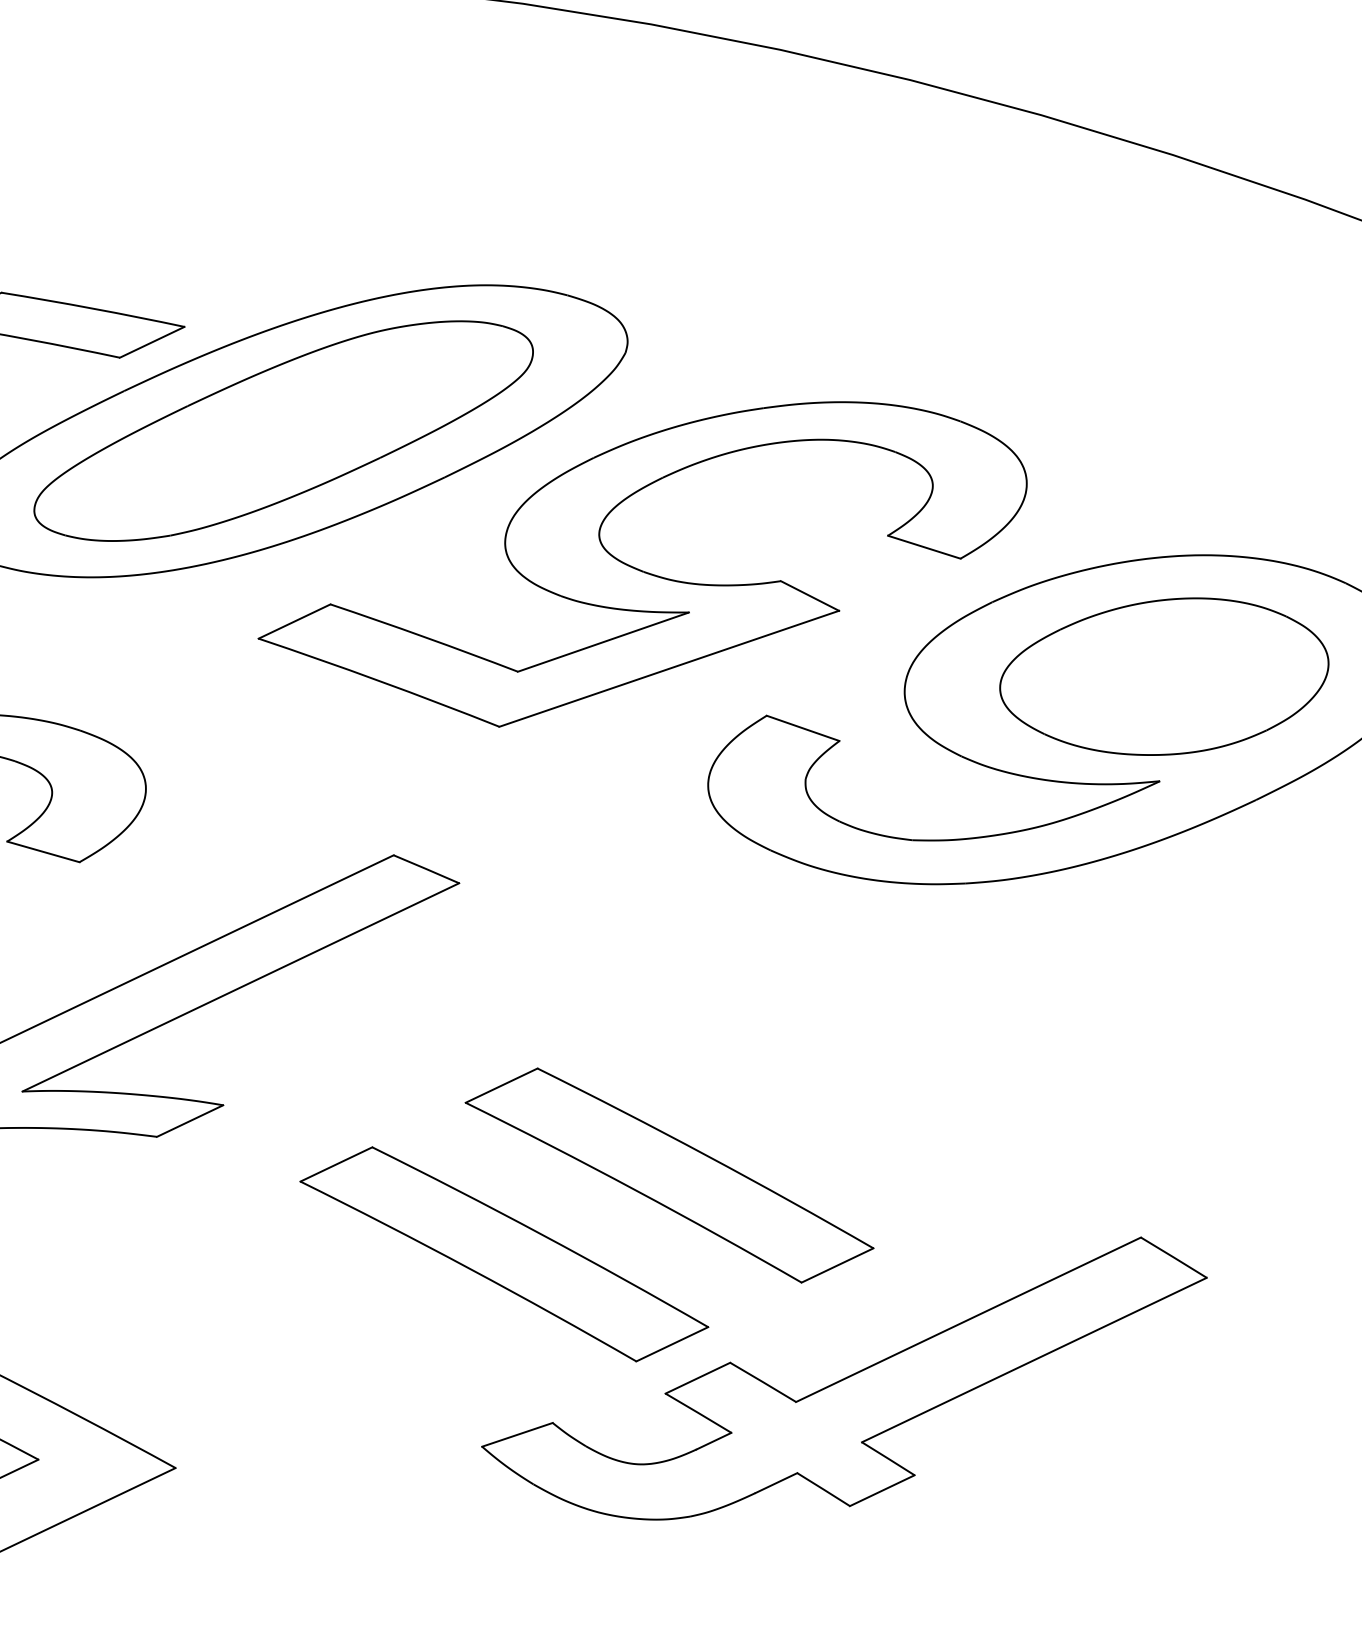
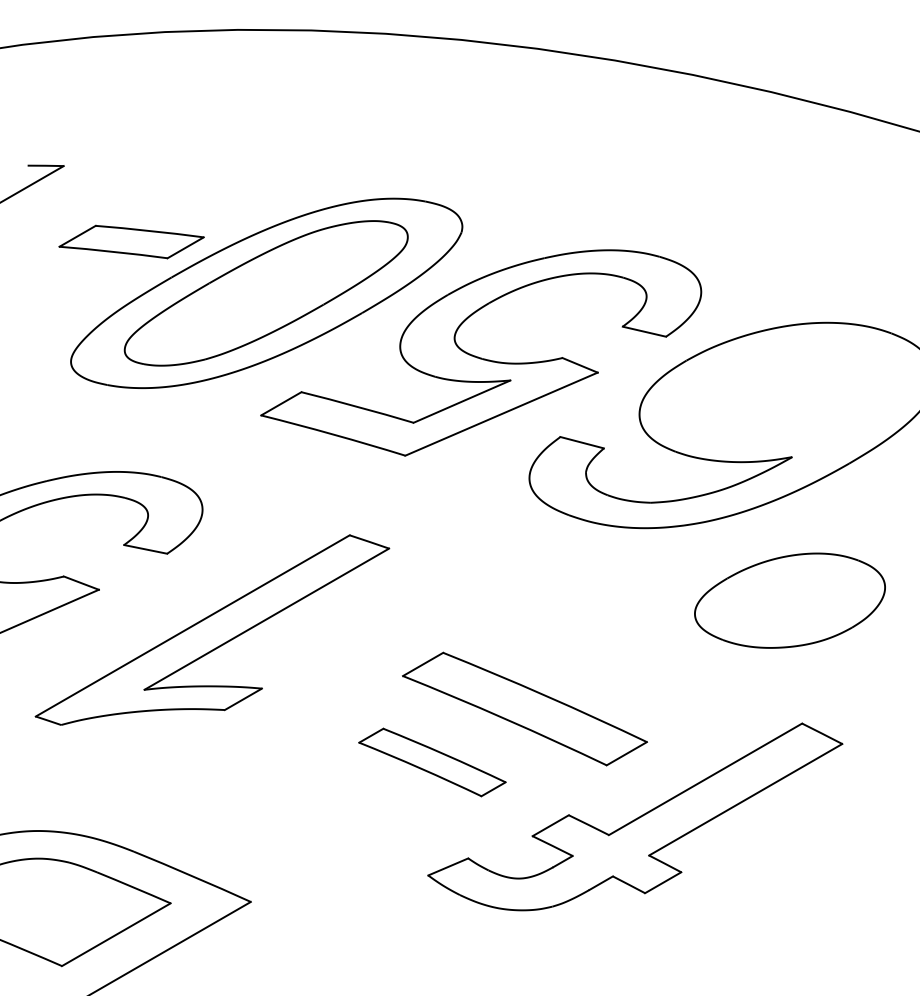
part: (1163, 675) -> (789, 600), moved
part: (504, 1254) -> (432, 762), size x0.6

